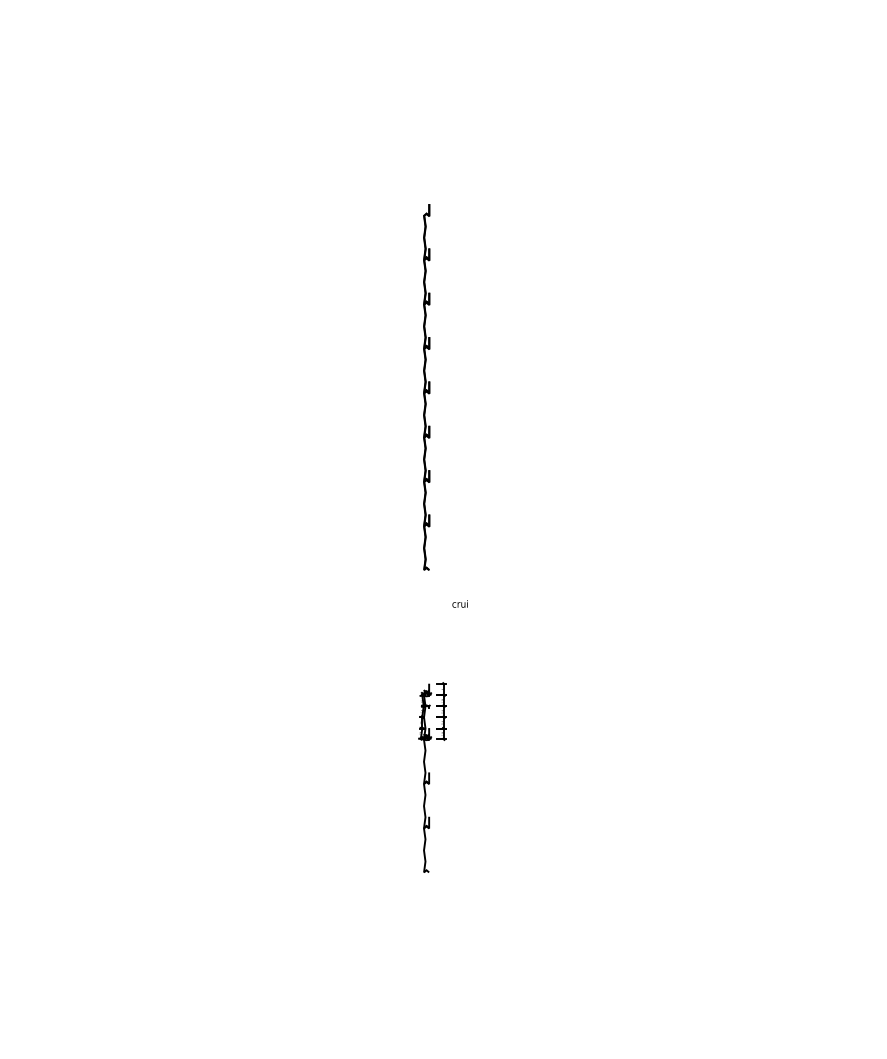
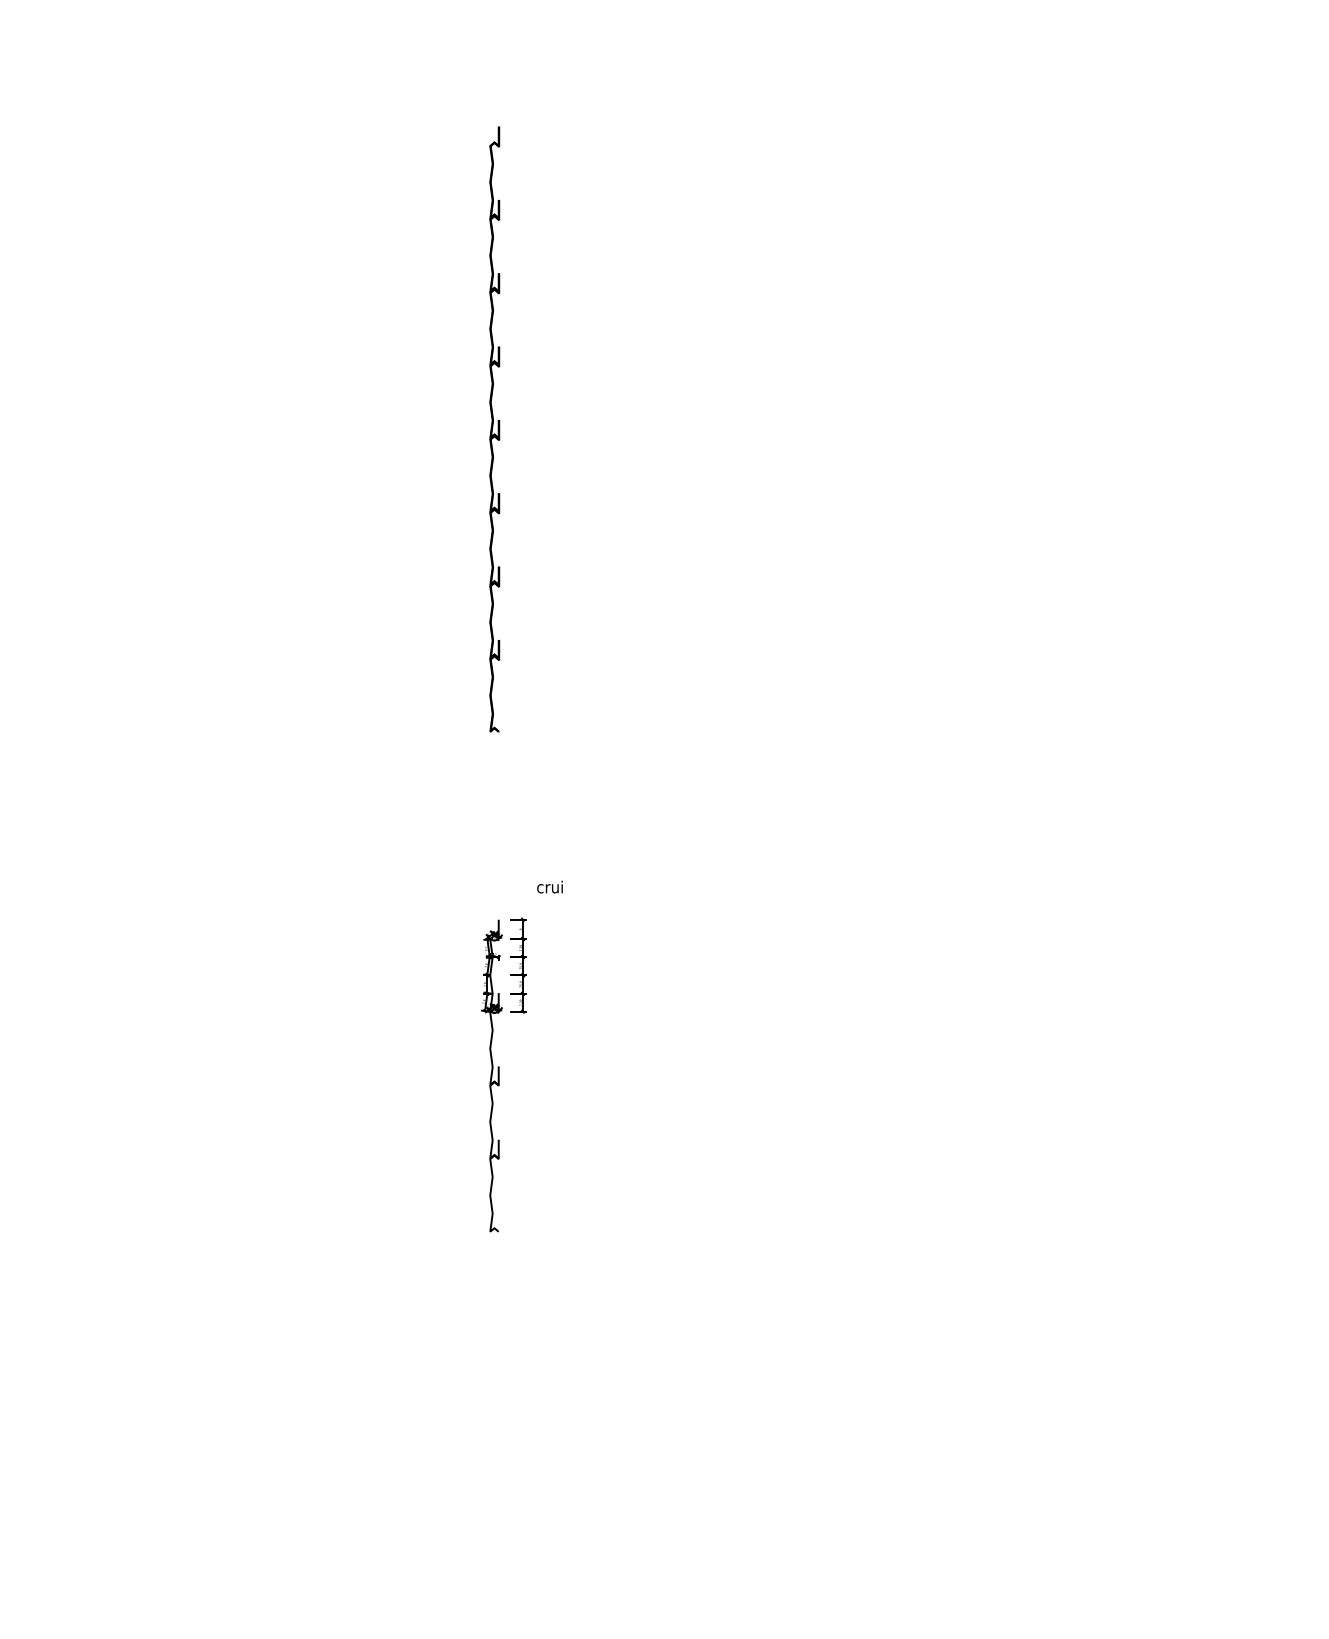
text: (459, 603) -> (548, 886), moved

